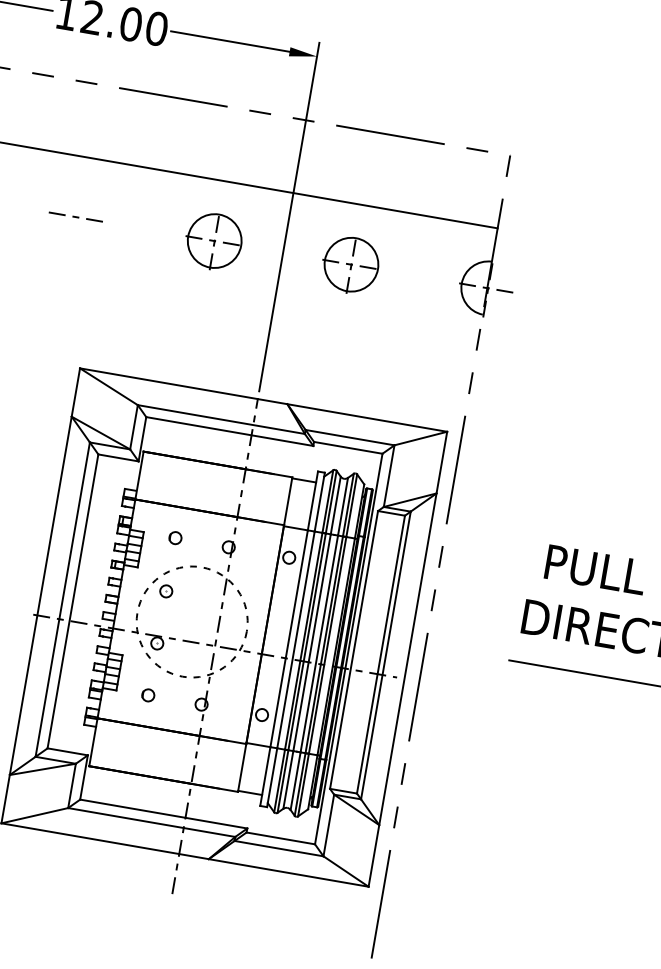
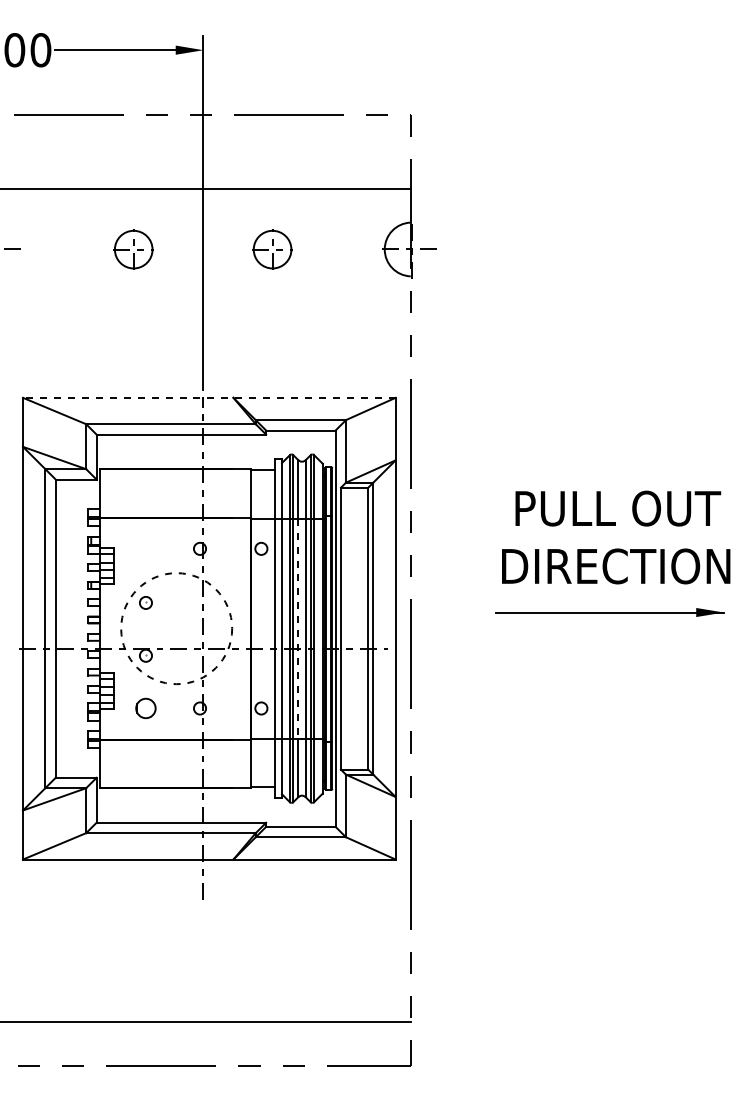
part: (213, 240) -> (132, 249), size x0.7
part: (350, 264) -> (271, 249), size x0.7
line: (262, 399) -> (208, 397), solid -> dashed
circle: (175, 537) -> (145, 548), removed
line: (312, 642) -> (298, 628), solid -> dashed
circle: (147, 695) -> (145, 708), size x1.6

